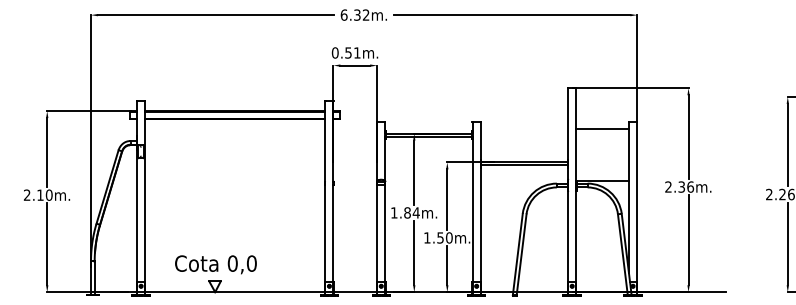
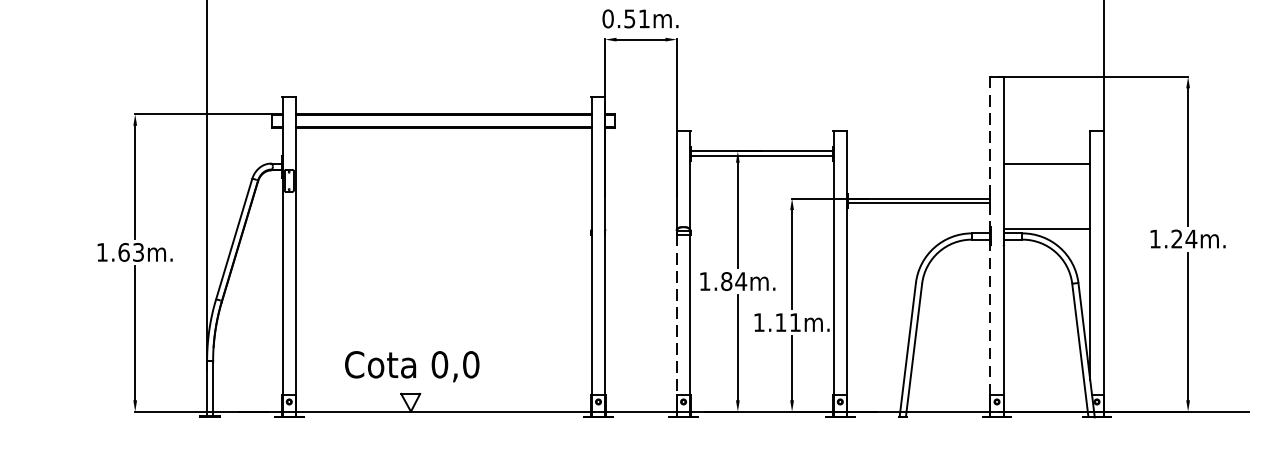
line: (602, 129) -> (1046, 164), moved
line: (568, 185) -> (991, 236), solid -> dashed
text: (679, 186) -> (1173, 238), 2.36m. -> 1.24m.
text: (37, 194) -> (119, 251), 2.10m. -> 1.63m.
line: (377, 233) -> (677, 315), solid -> dashed
text: (444, 237) -> (787, 321), 1.50m. -> 1.11m.

